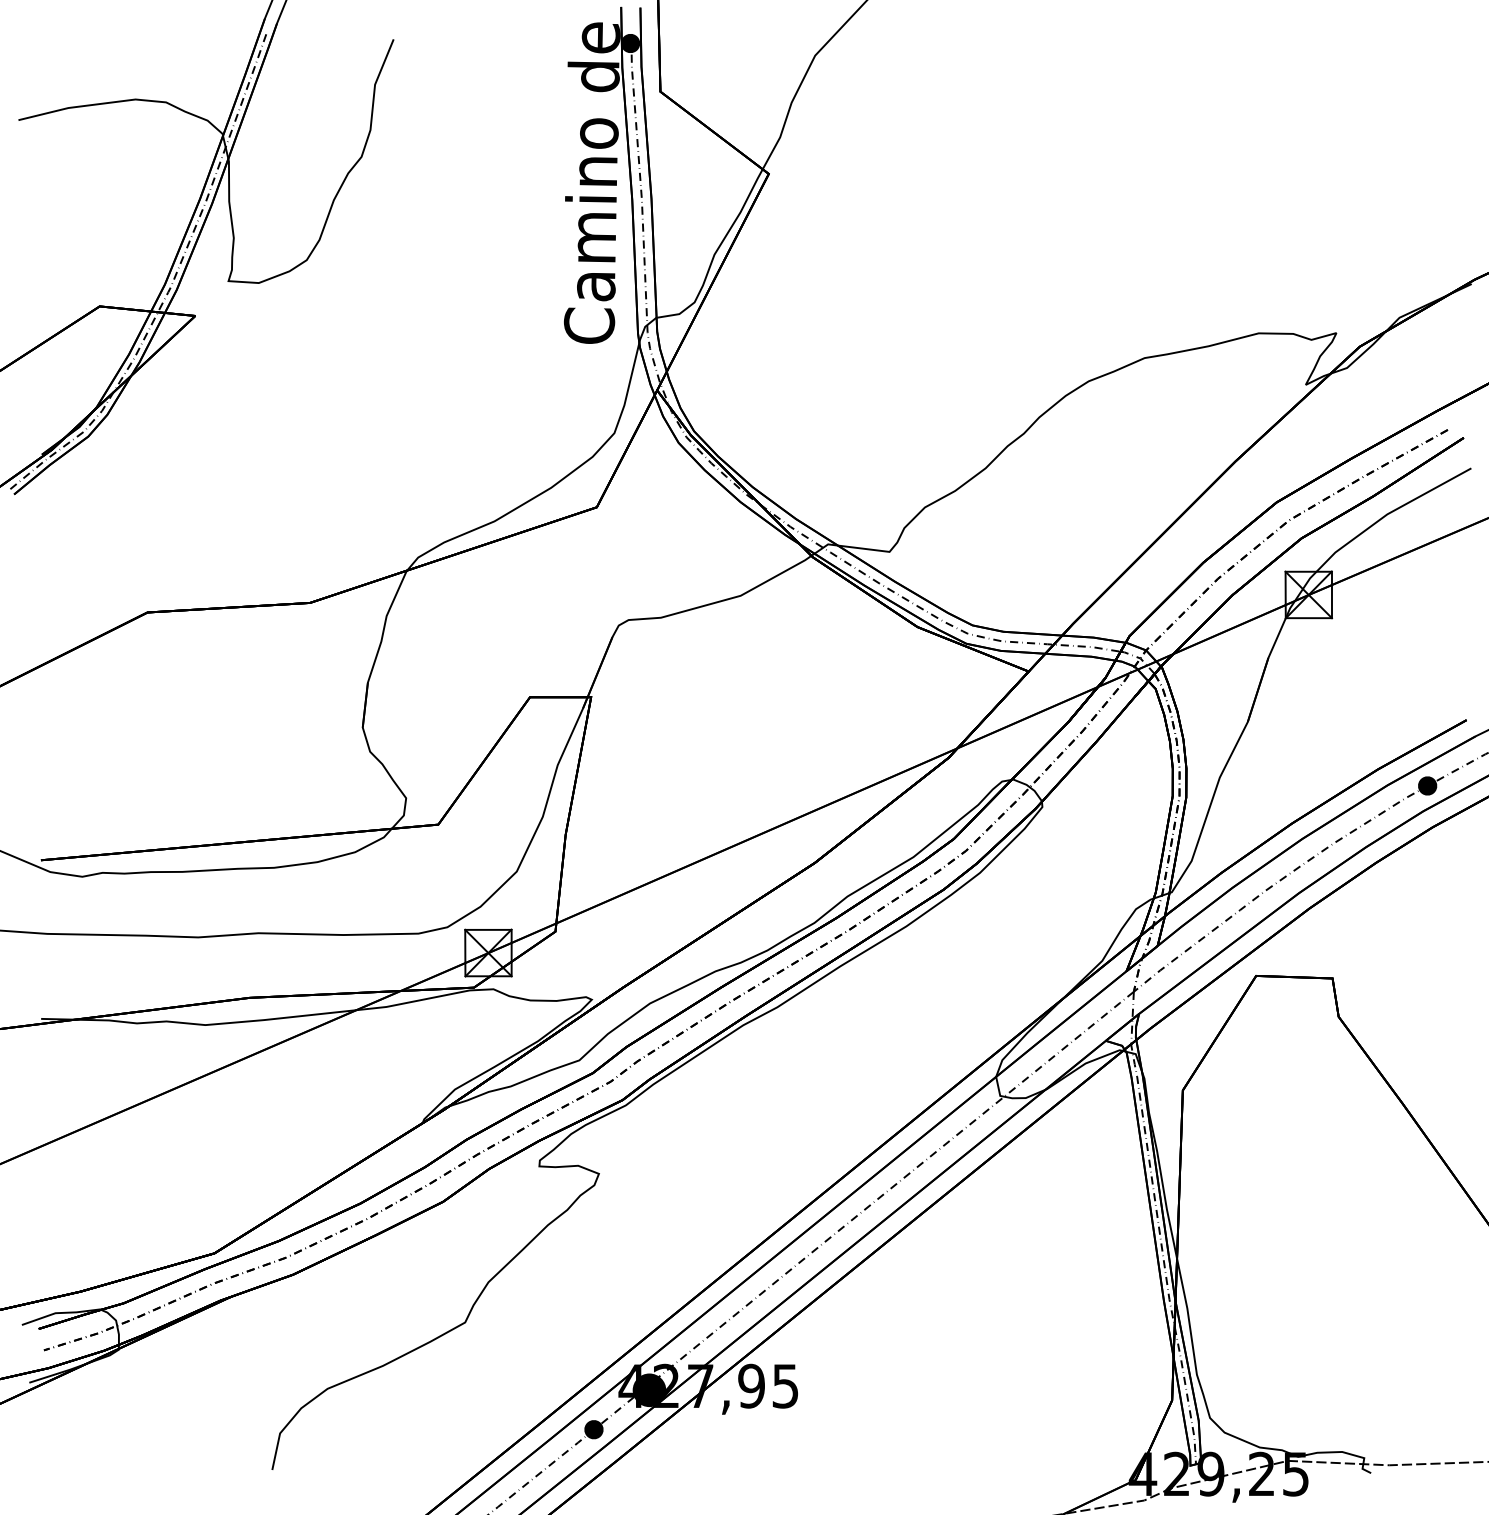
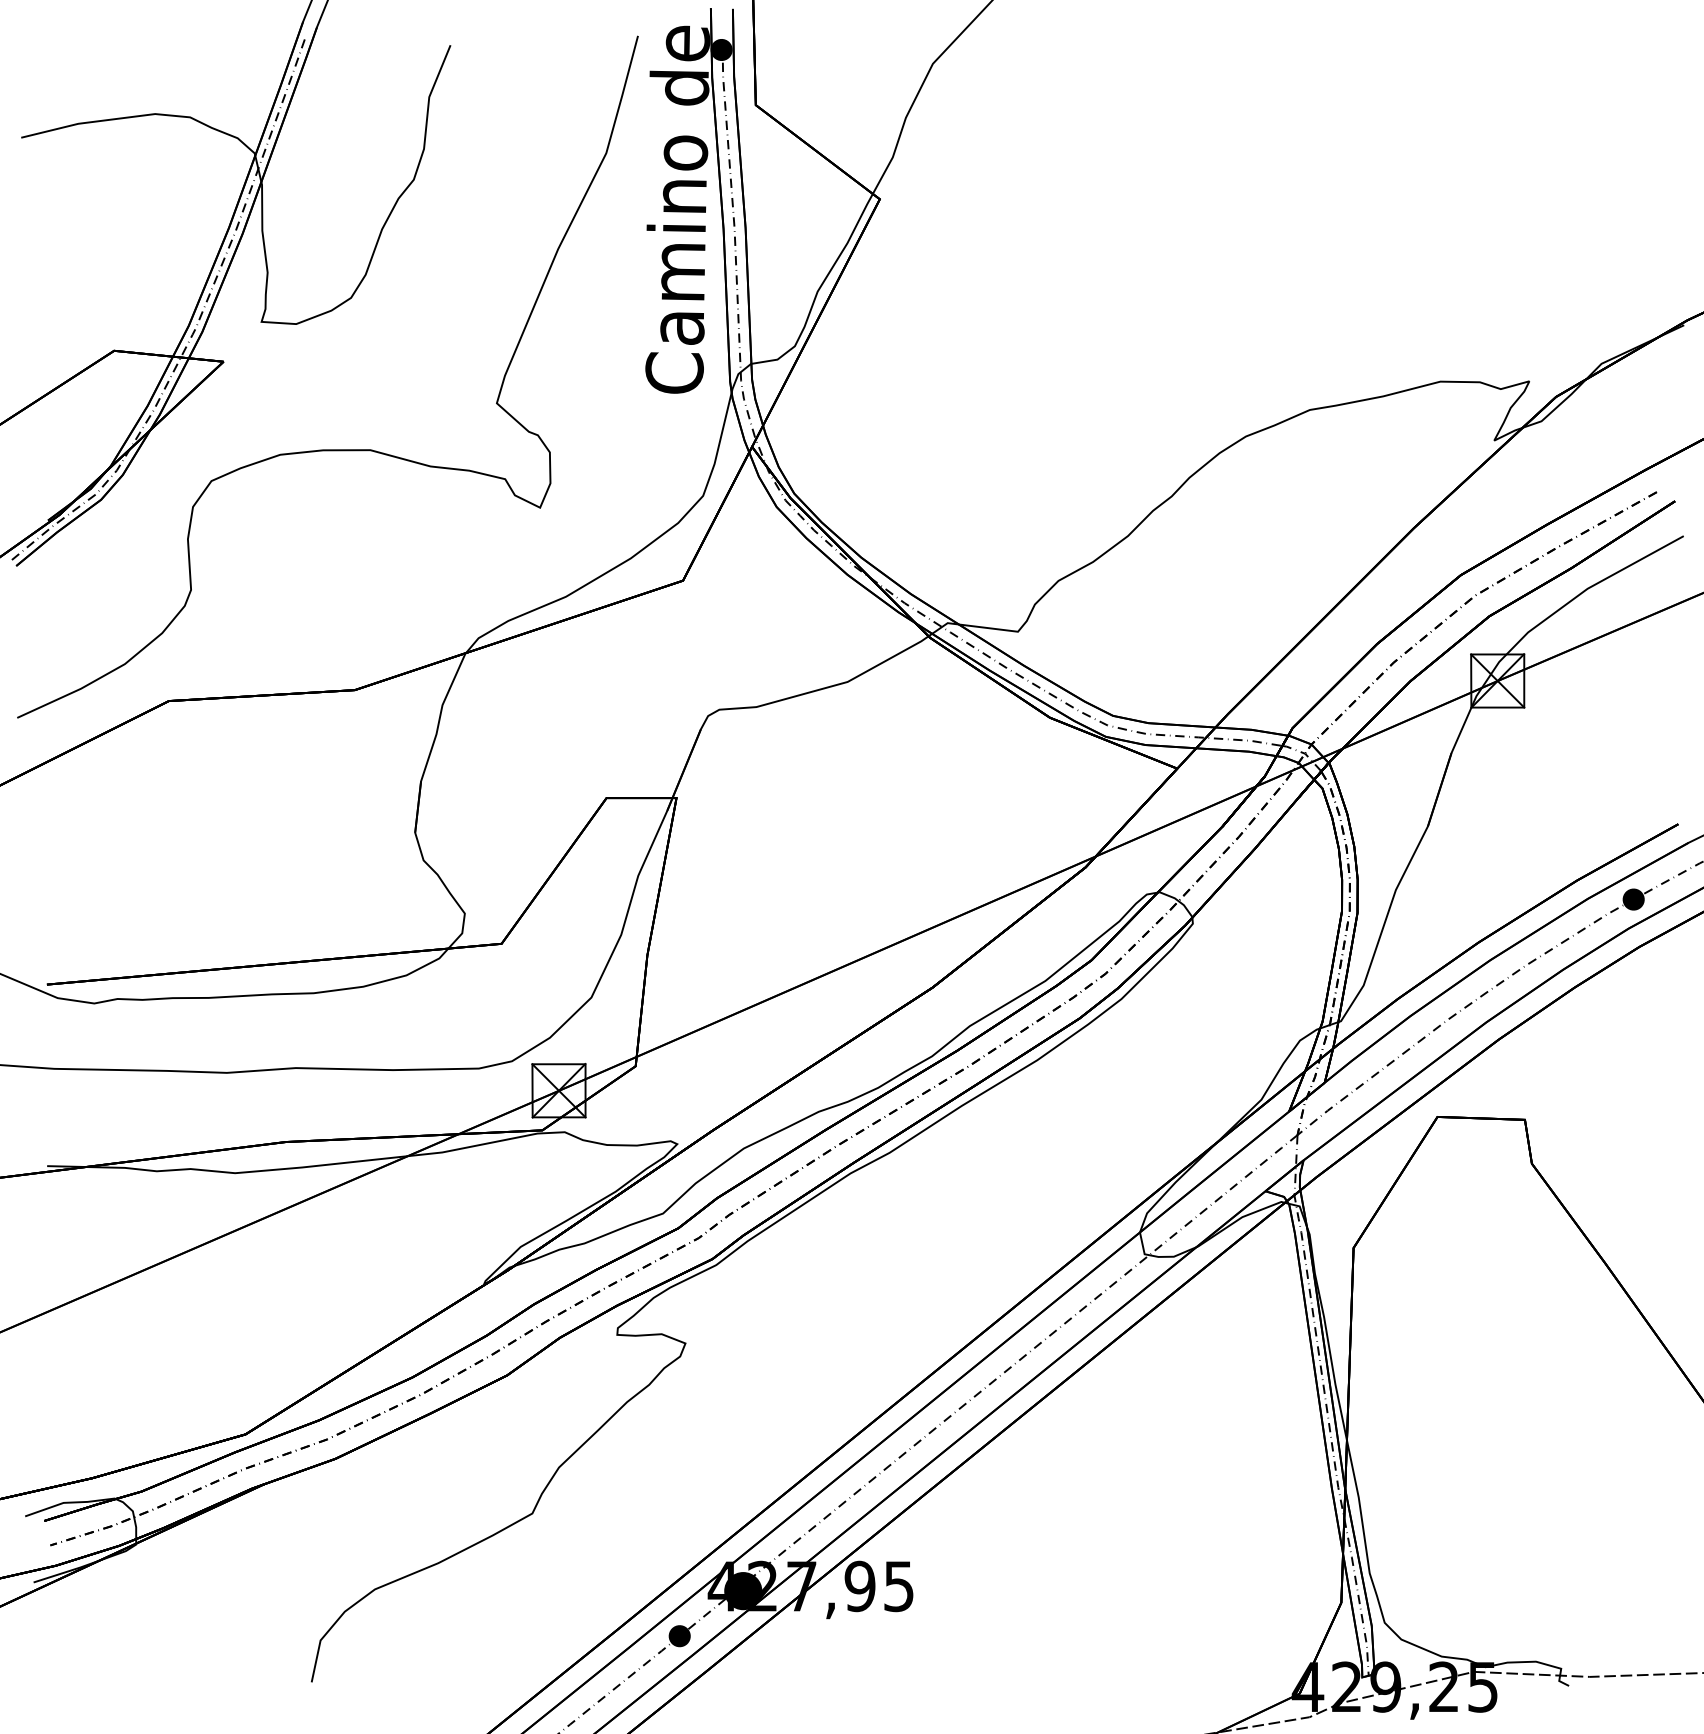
curve: (286, 392) -> (327, 449), added

